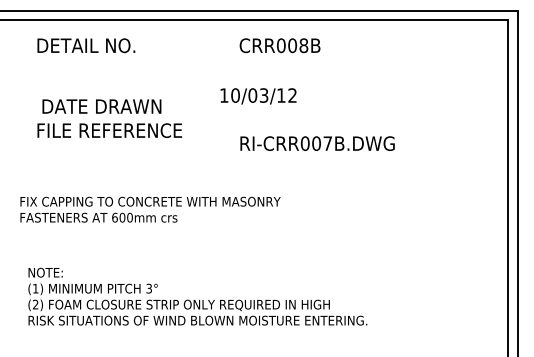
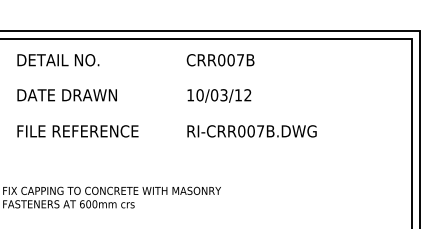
text: (303, 45) -> (240, 60), CRR008B -> CRR007B
text: (258, 96) -> (219, 96), moved
text: (101, 106) -> (66, 95), moved
text: (317, 143) -> (251, 131), moved

